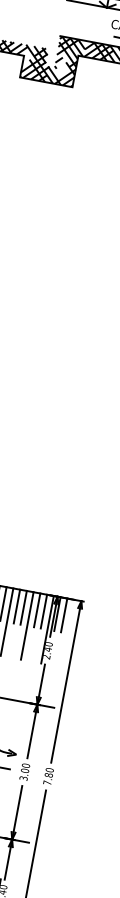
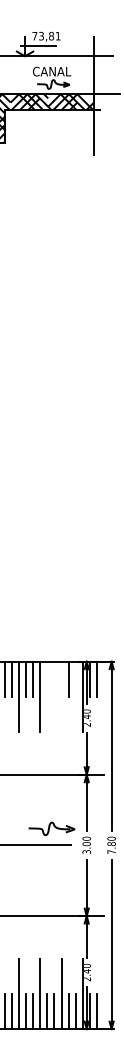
line: (17, 606) -> (47, 679), removed
line: (23, 607) -> (54, 679), removed
line: (43, 611) -> (75, 679), removed
line: (27, 625) -> (61, 696), removed

